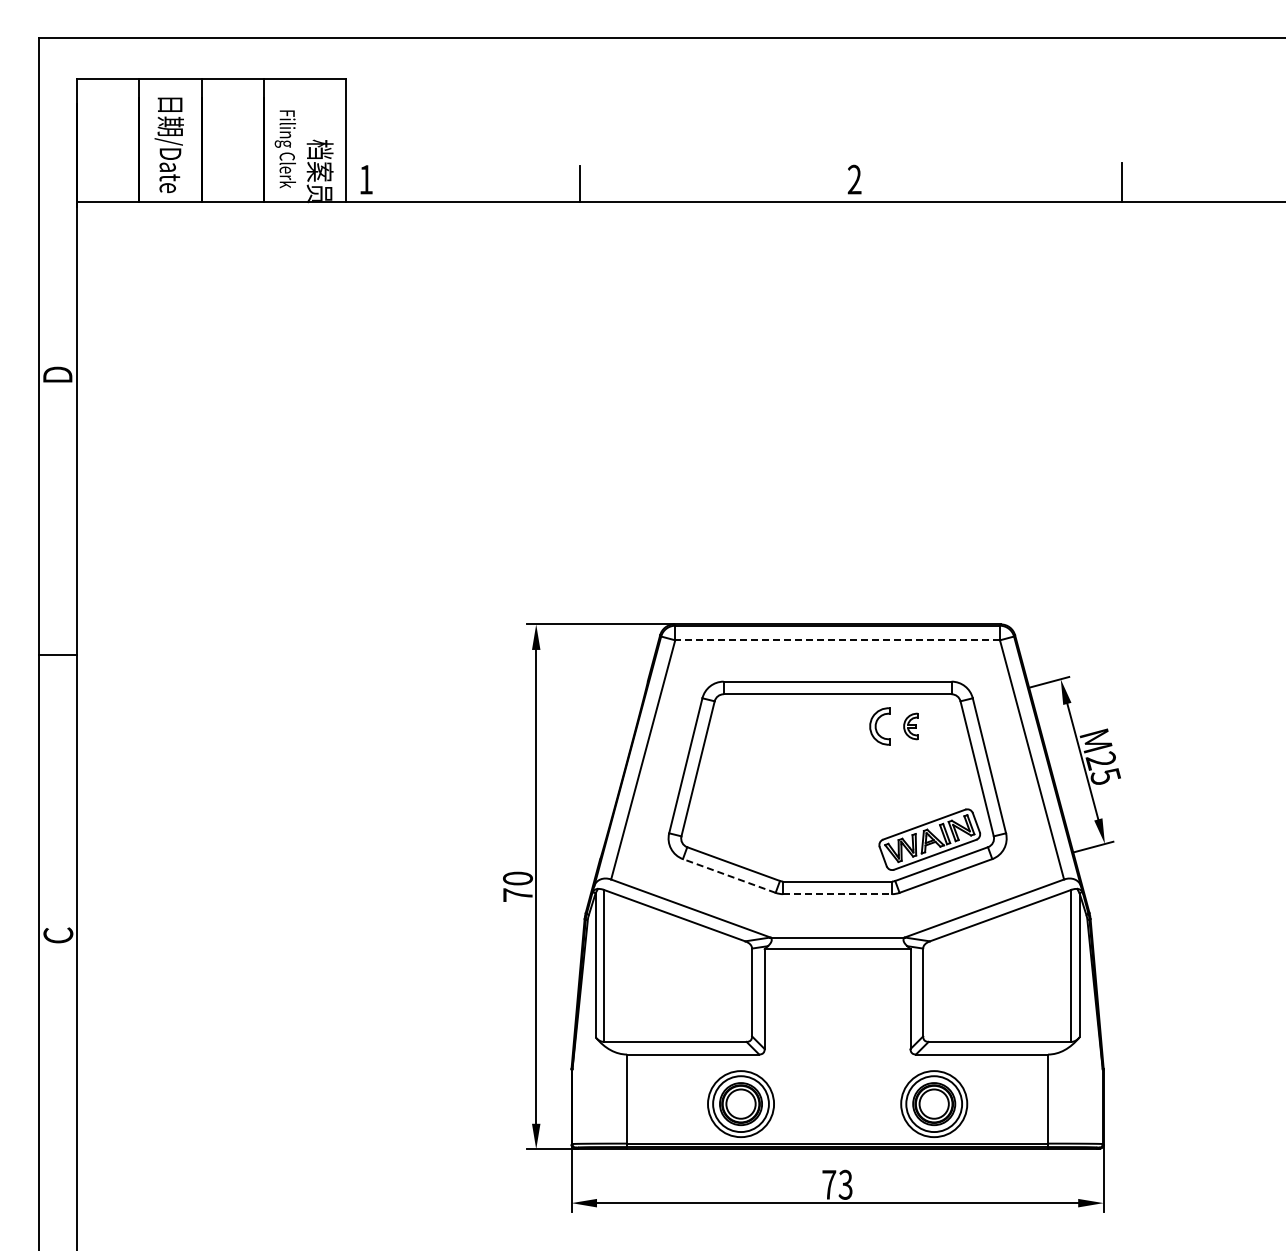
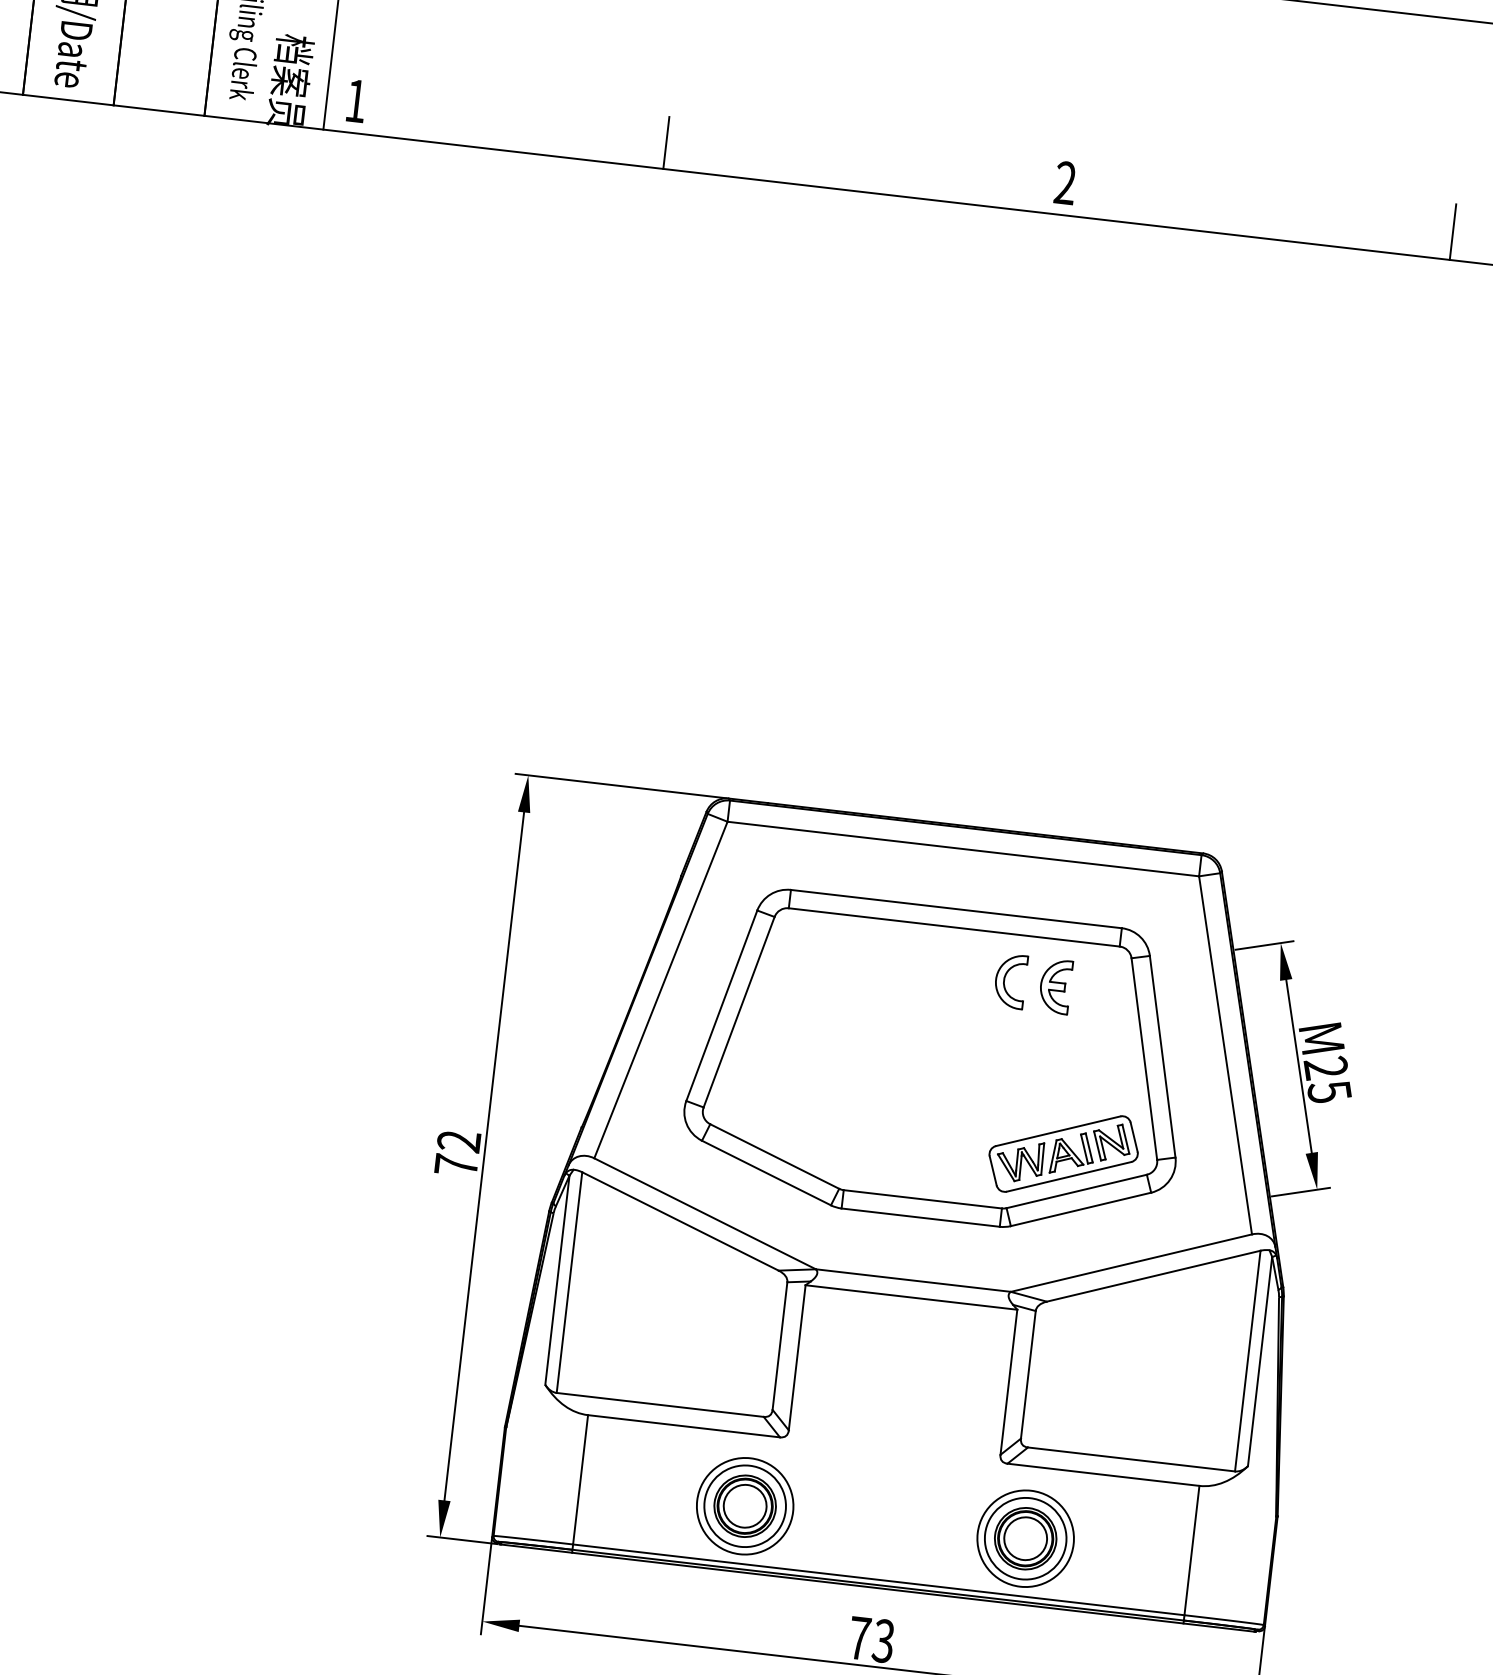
line: (837, 640) -> (963, 849), dashed -> solid
part: (910, 726) -> (1054, 986), size x1.43
line: (728, 875) -> (765, 1172), dashed -> solid
text: (517, 878) -> (458, 1141), 70 -> 72
line: (838, 894) -> (921, 1218), dashed -> solid

